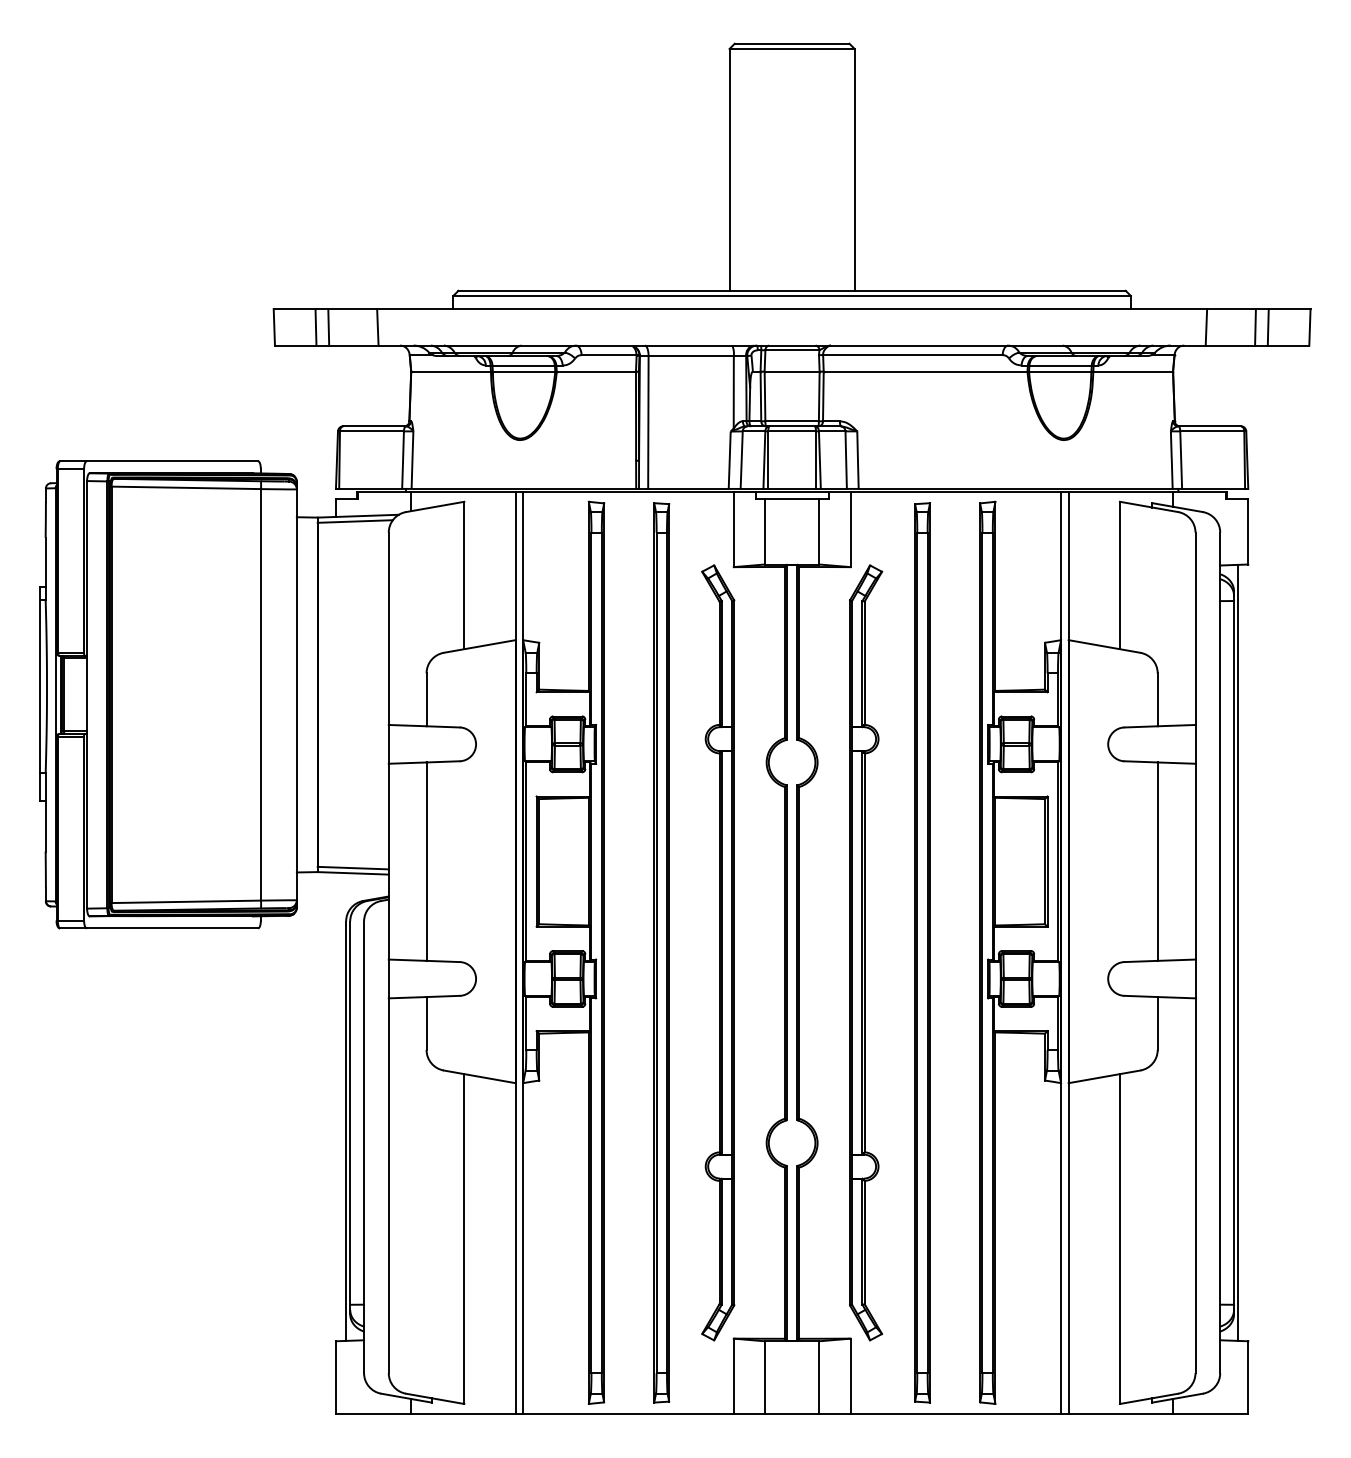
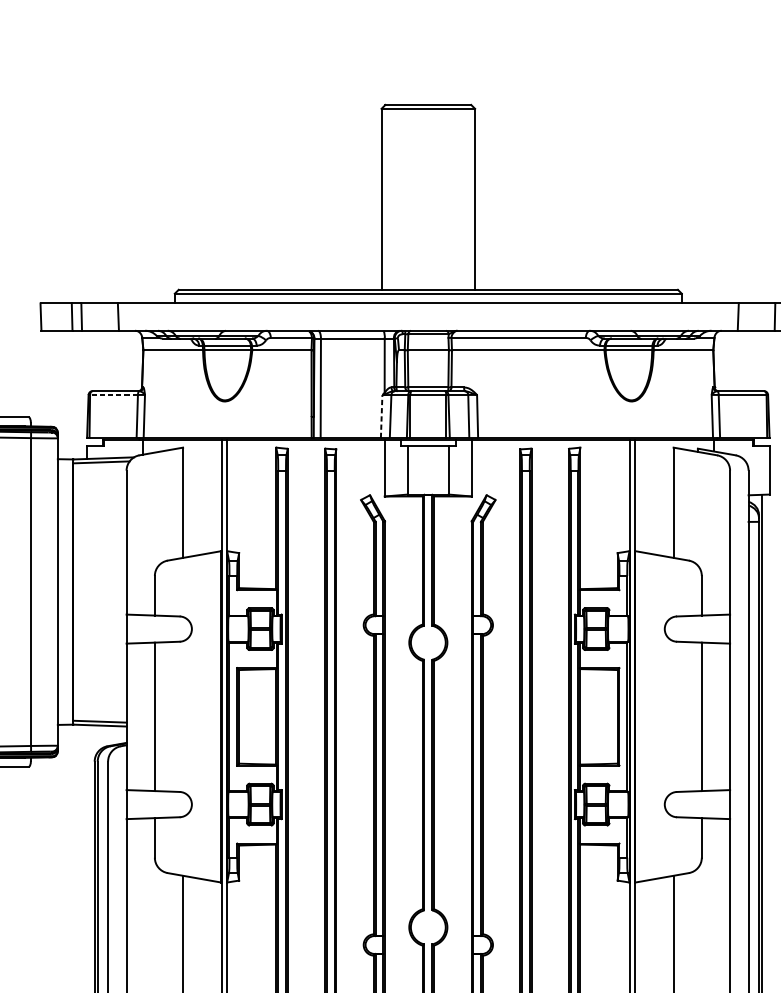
line: (371, 431) -> (113, 395), solid -> dashed
line: (729, 459) -> (381, 415), solid -> dashed

